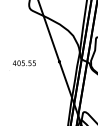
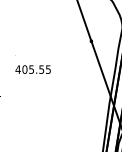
text: (23, 63) -> (31, 69), moved

